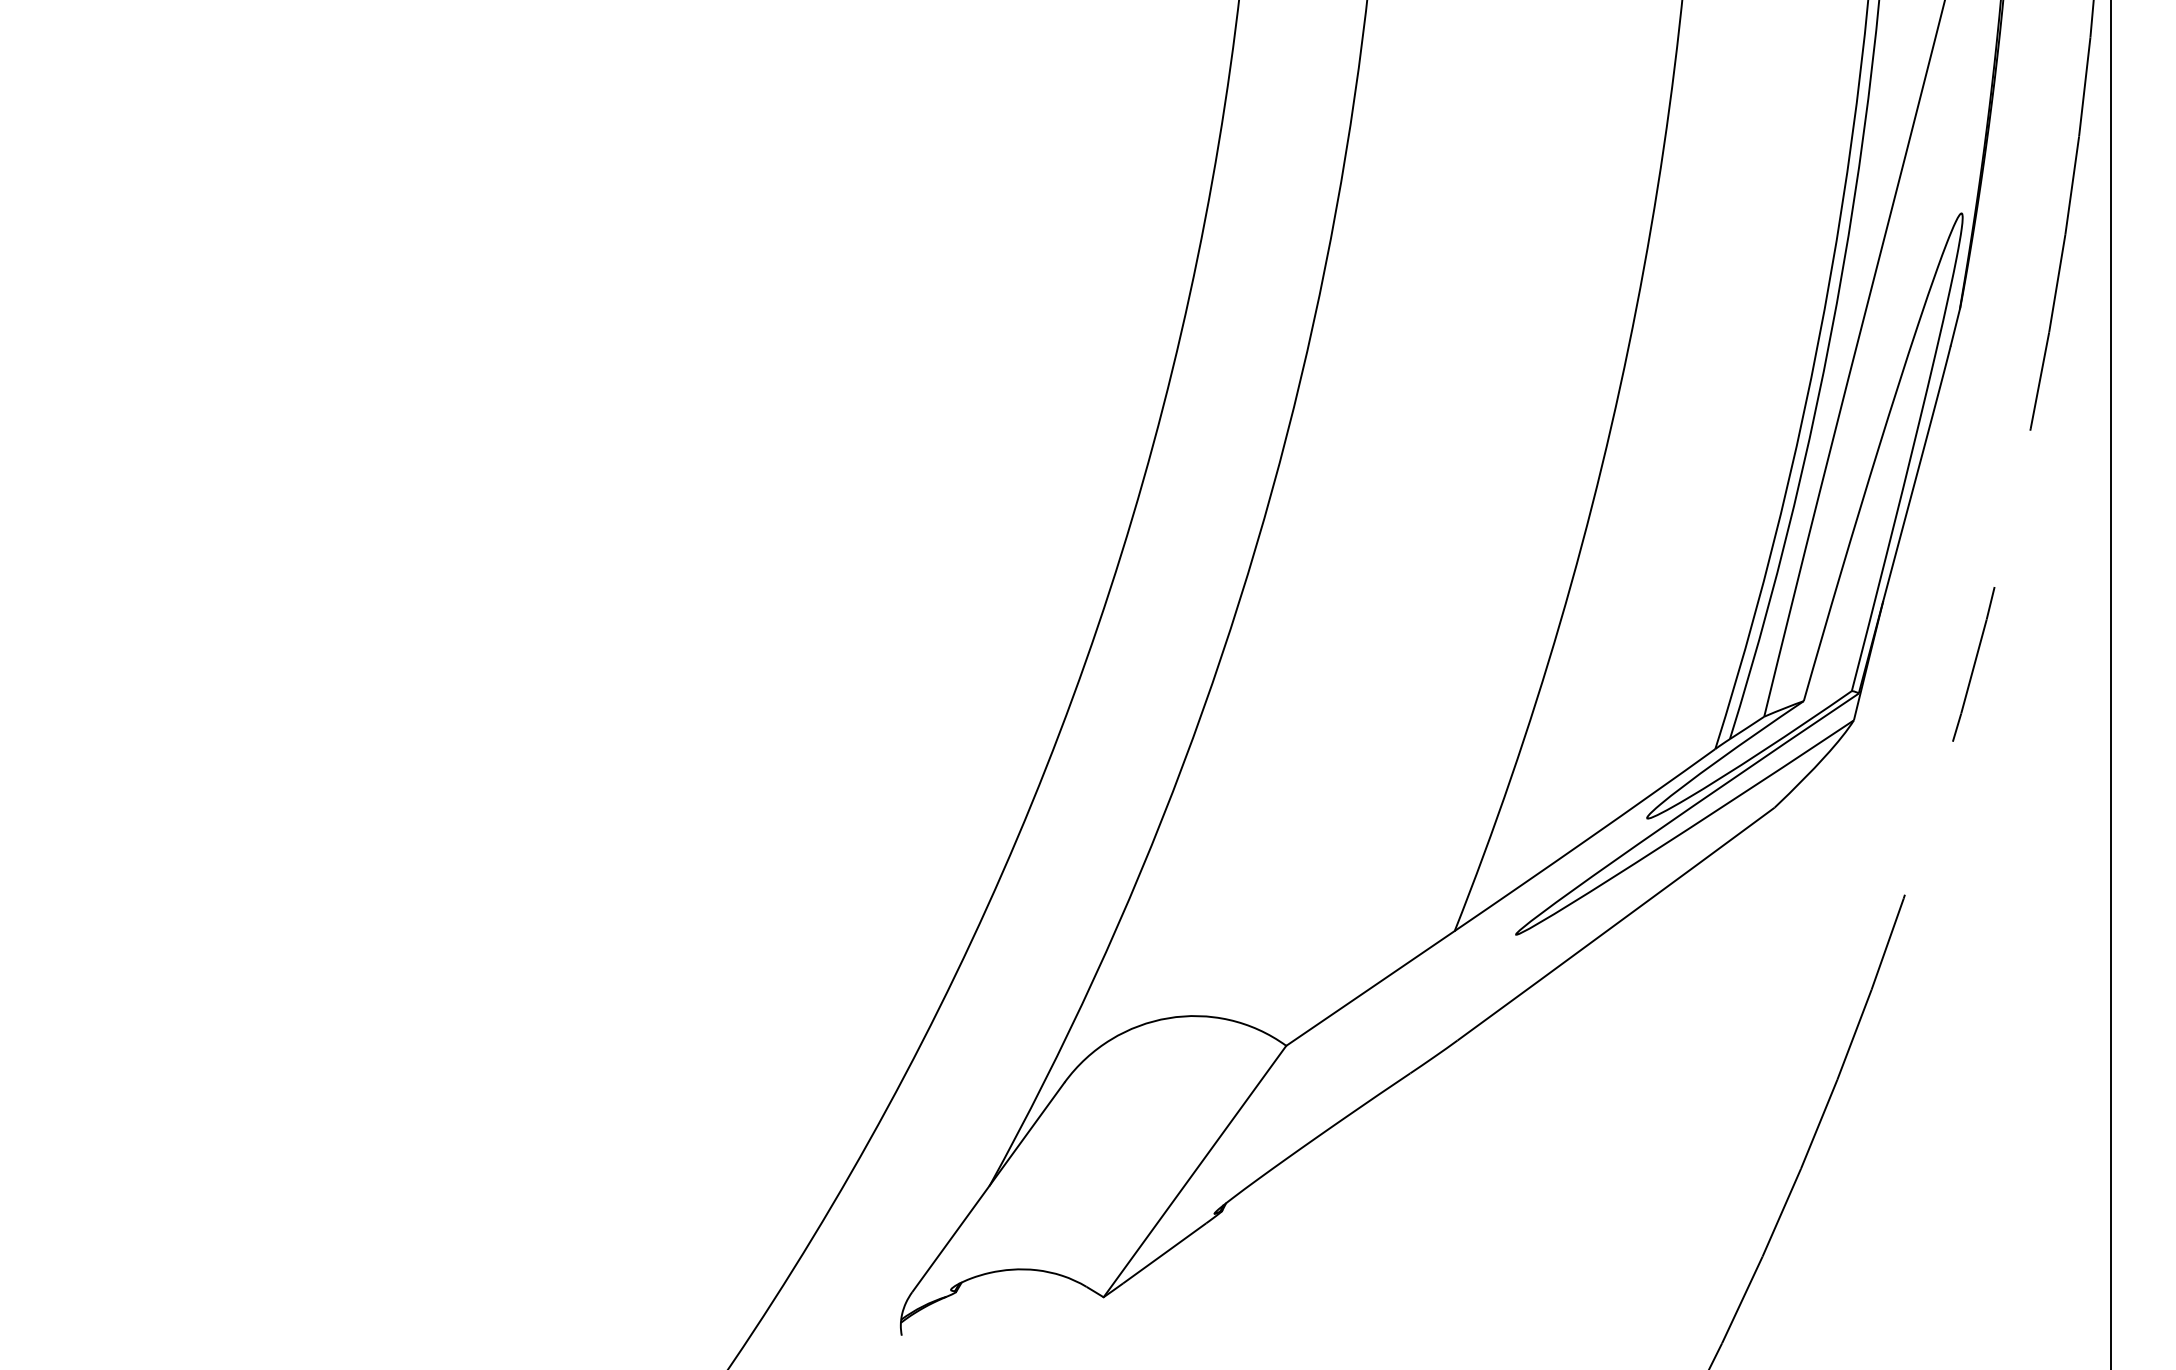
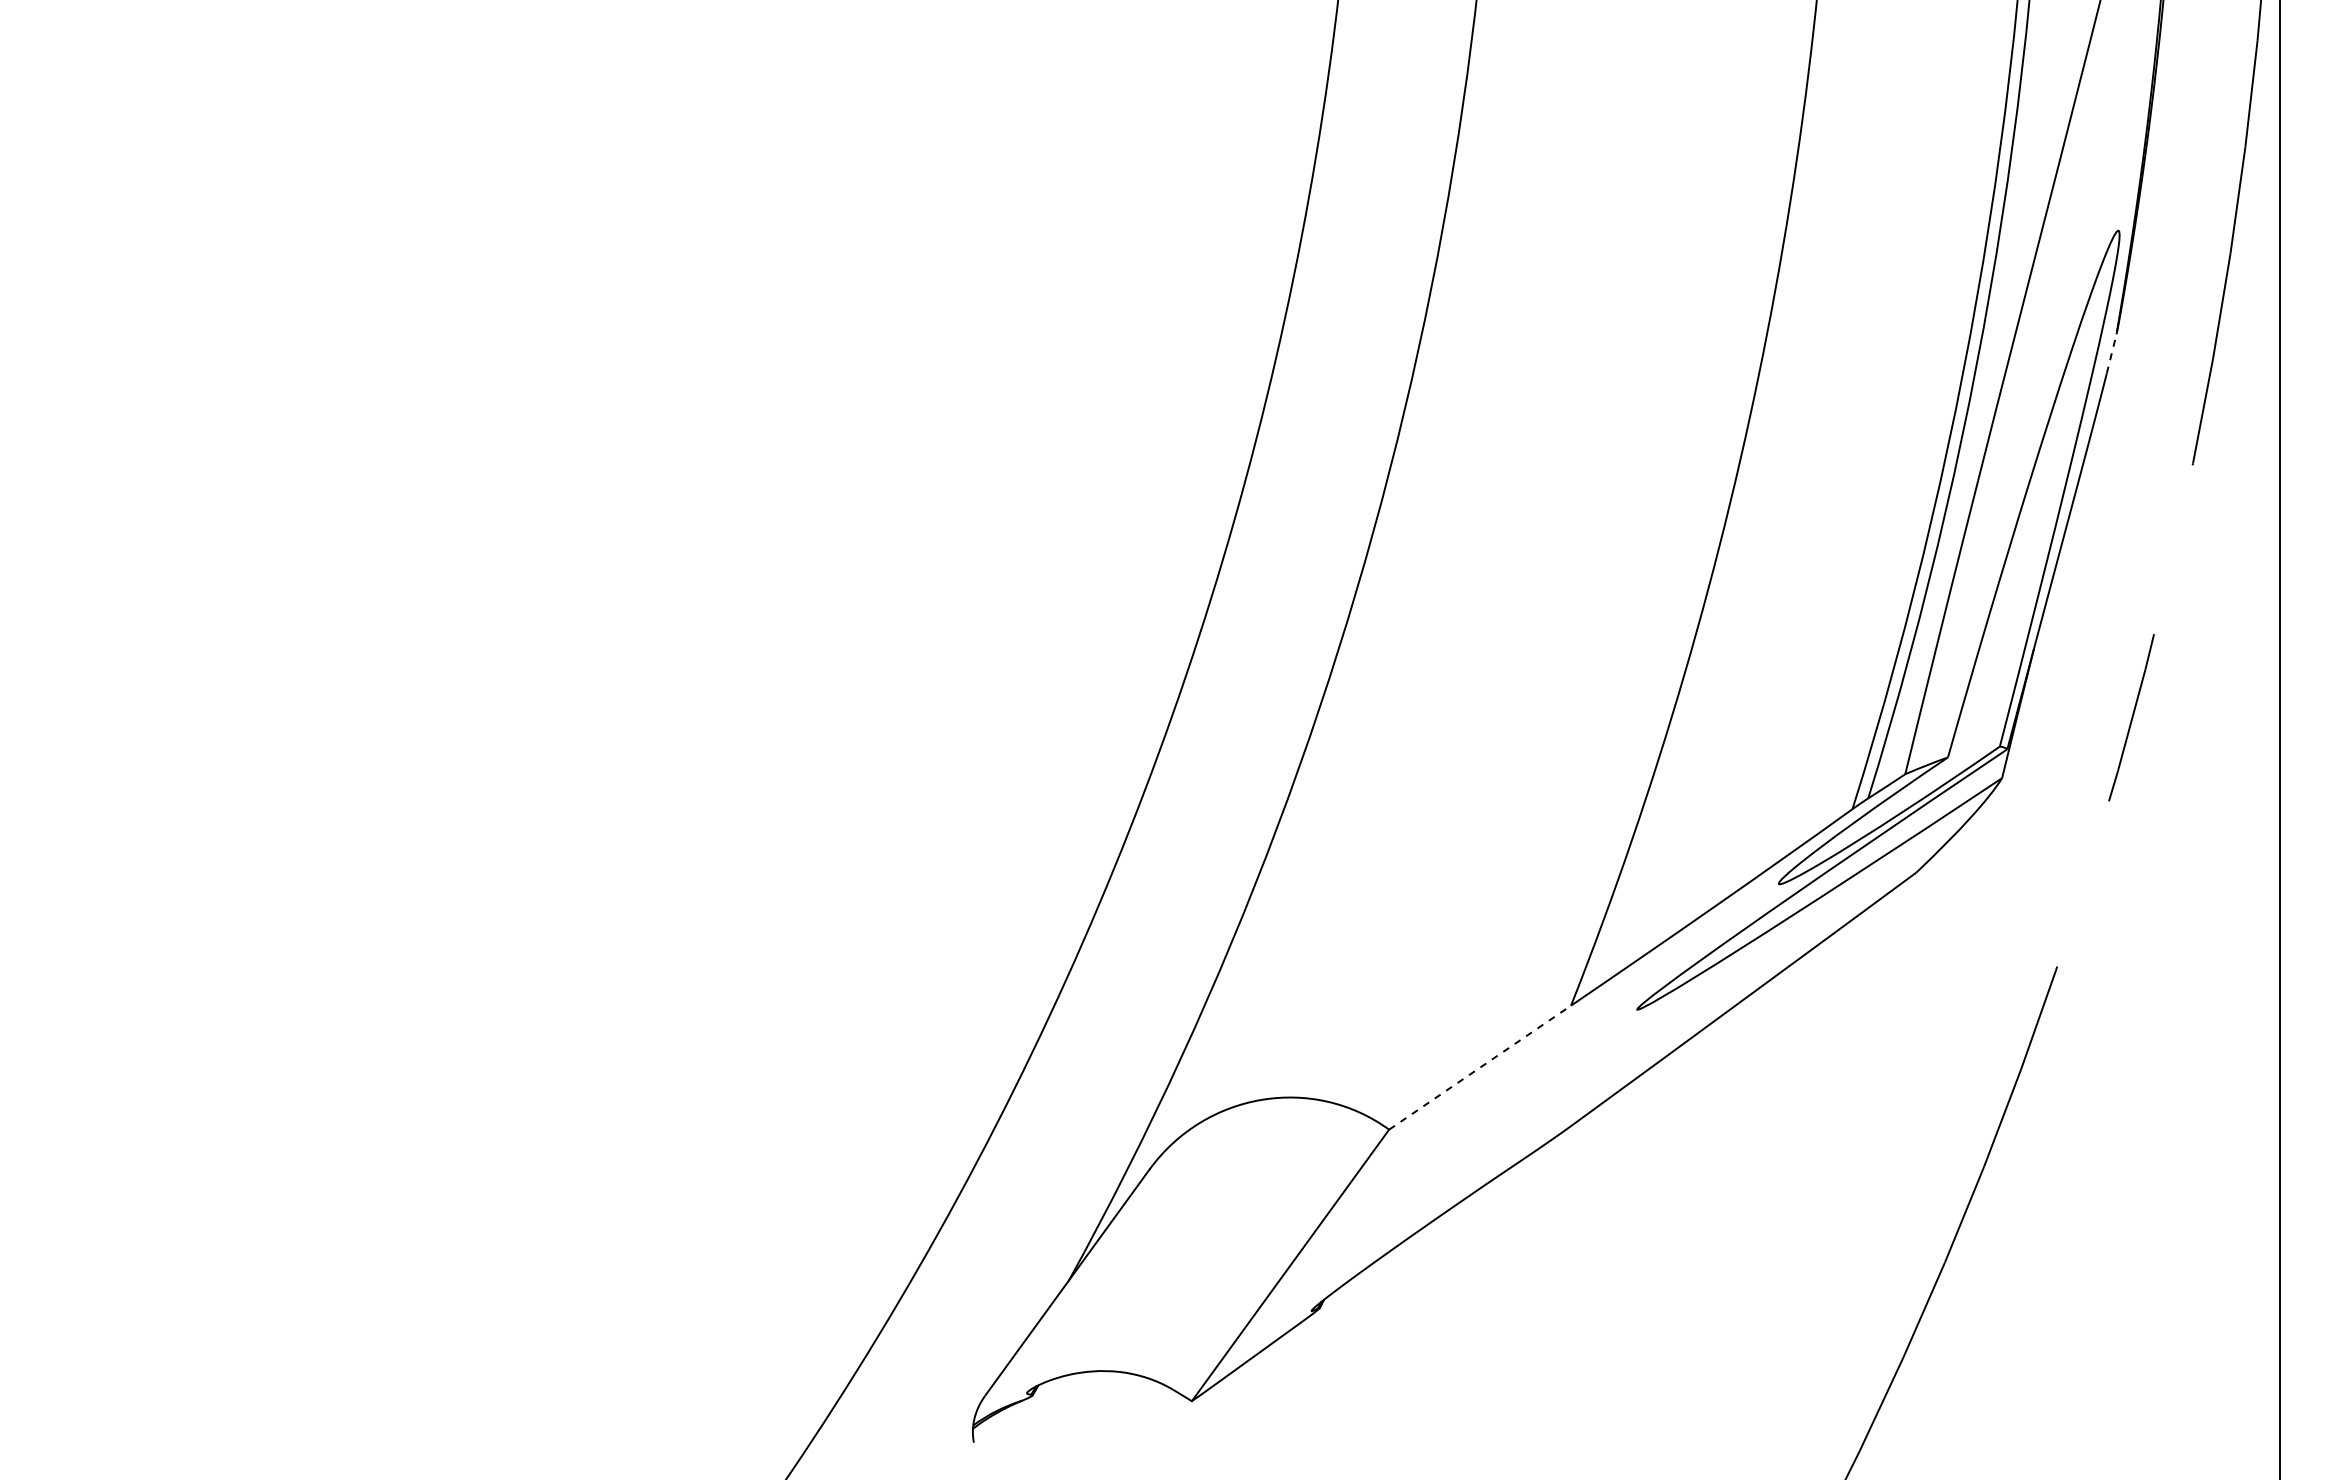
line: (1955, 327) -> (2111, 353), solid -> dashed
line: (1370, 988) -> (1480, 1067), solid -> dashed

